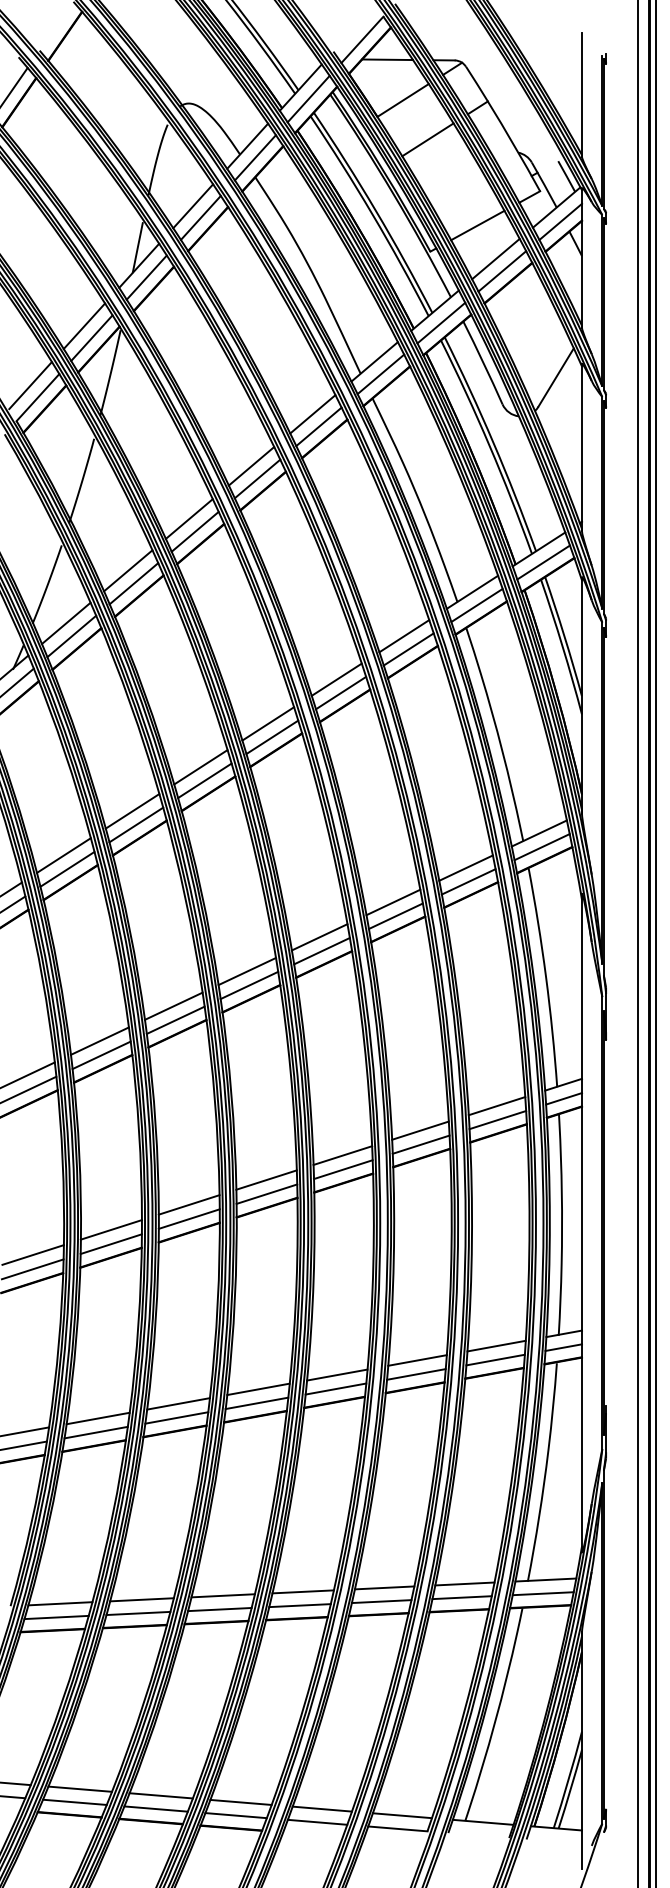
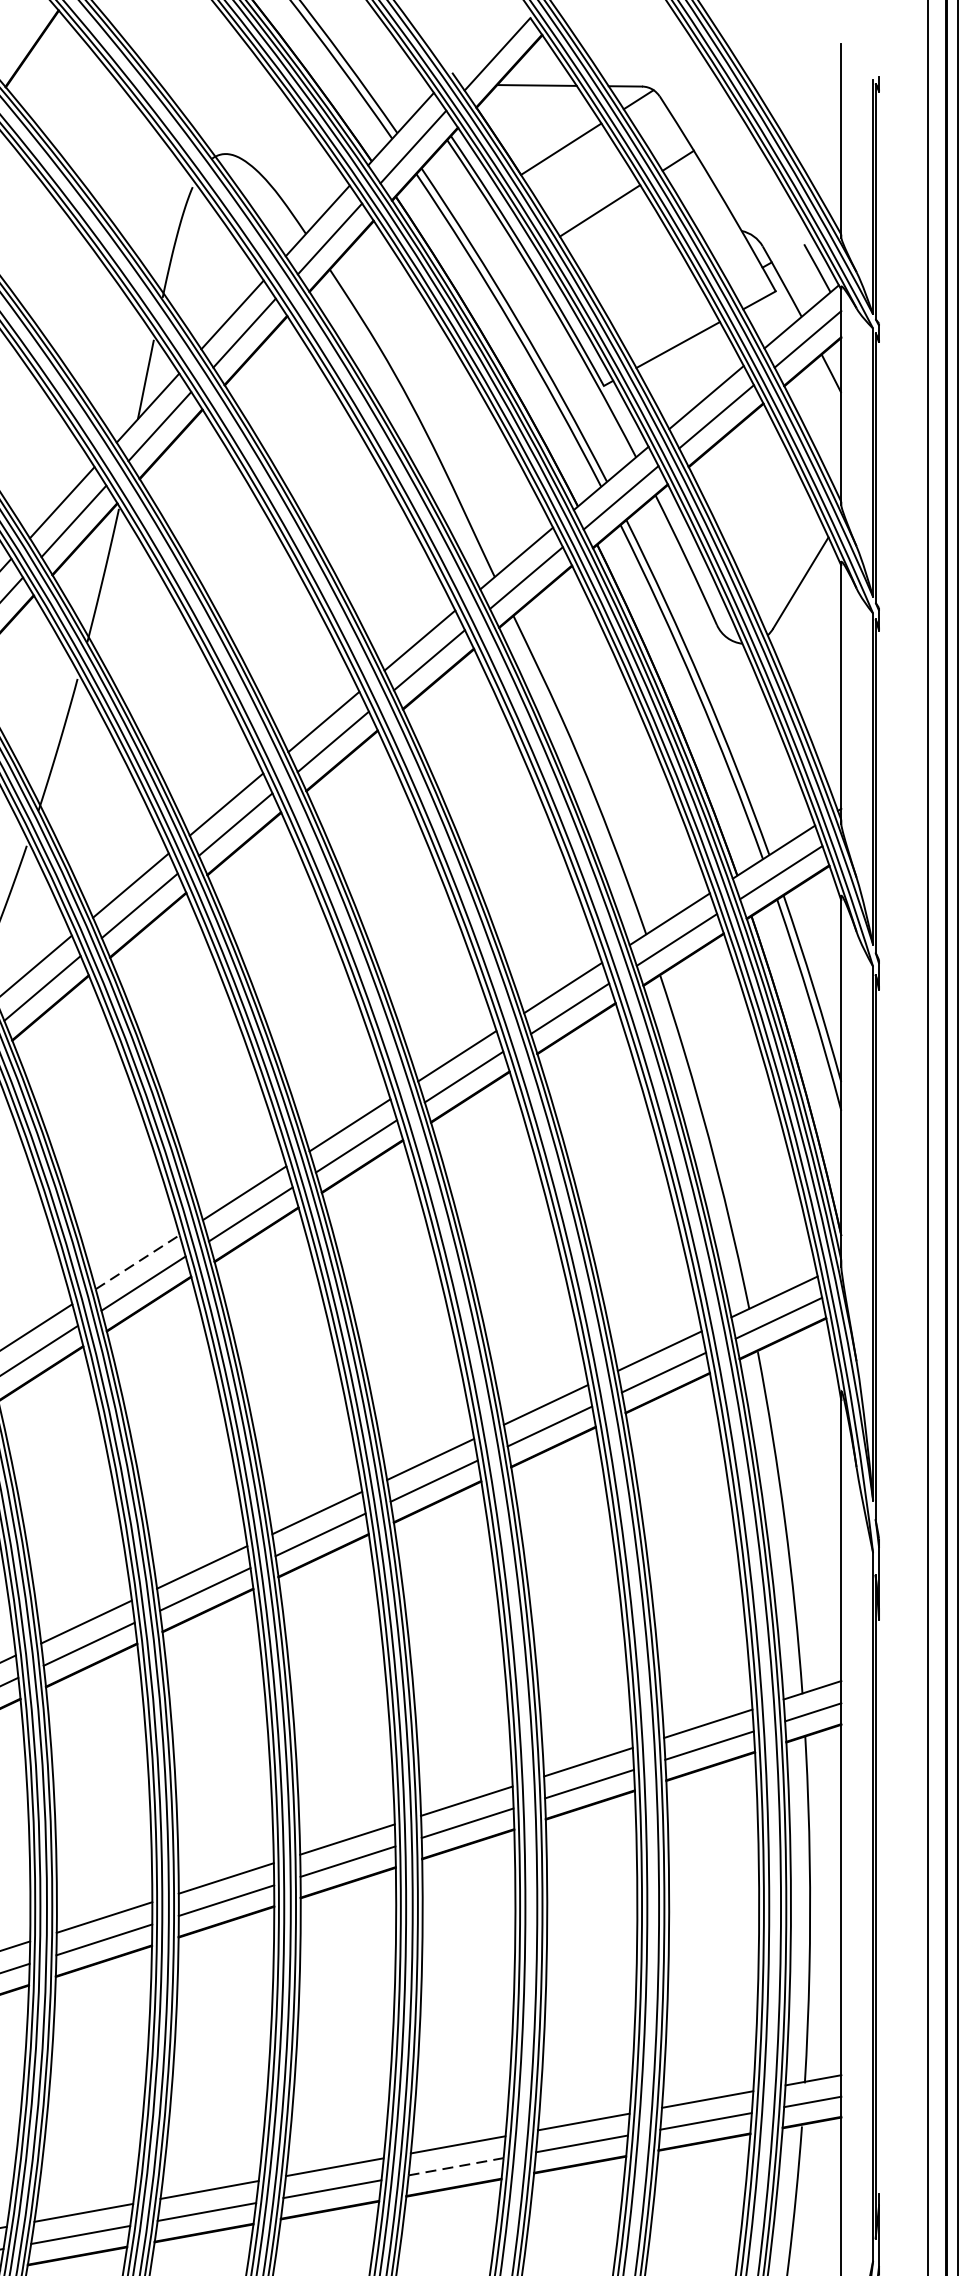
line: (132, 811) -> (137, 1262), solid -> dashed
line: (335, 1389) -> (455, 2167), solid -> dashed

